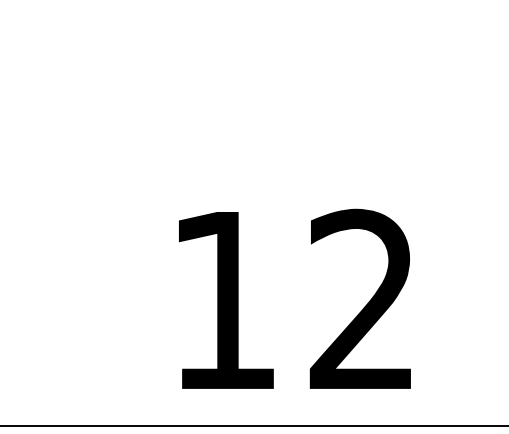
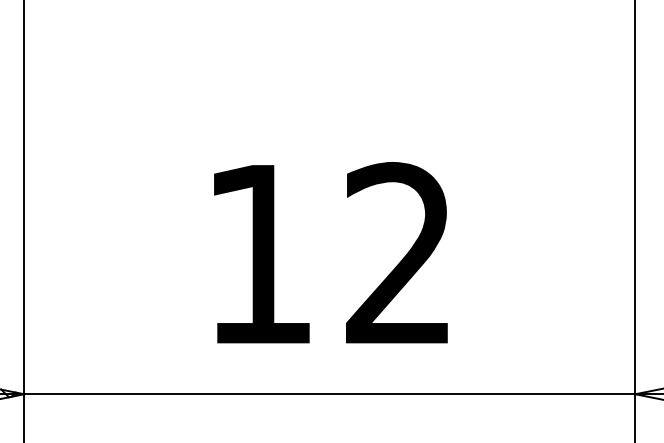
text: (294, 298) -> (330, 252), moved

